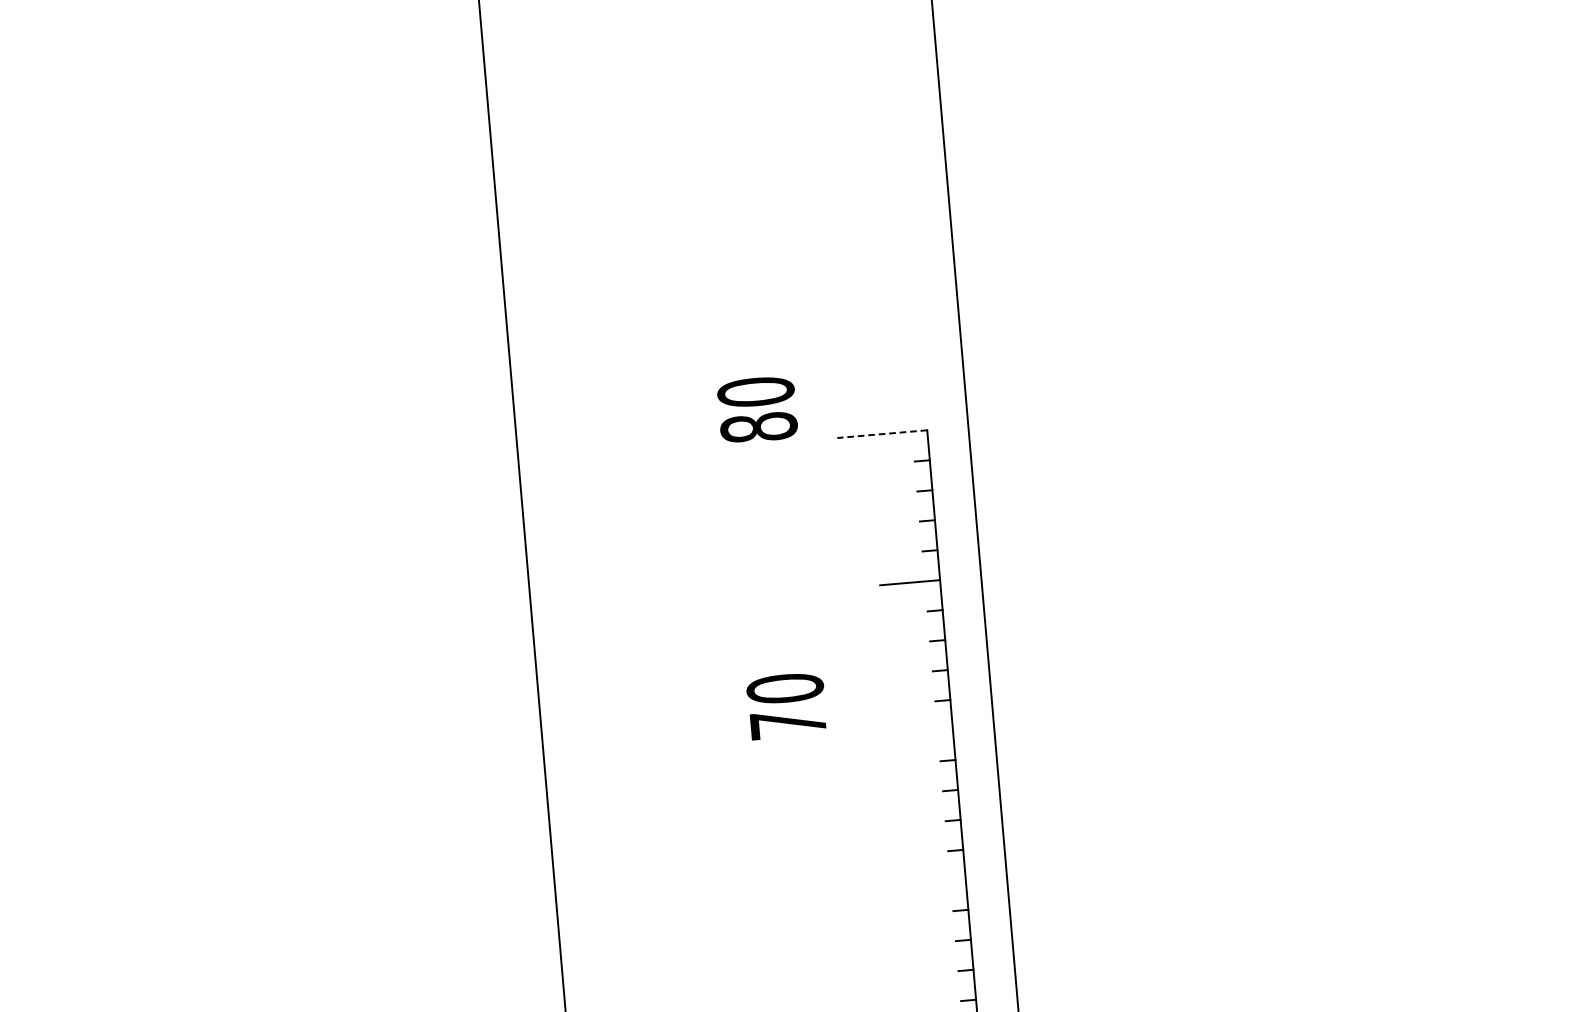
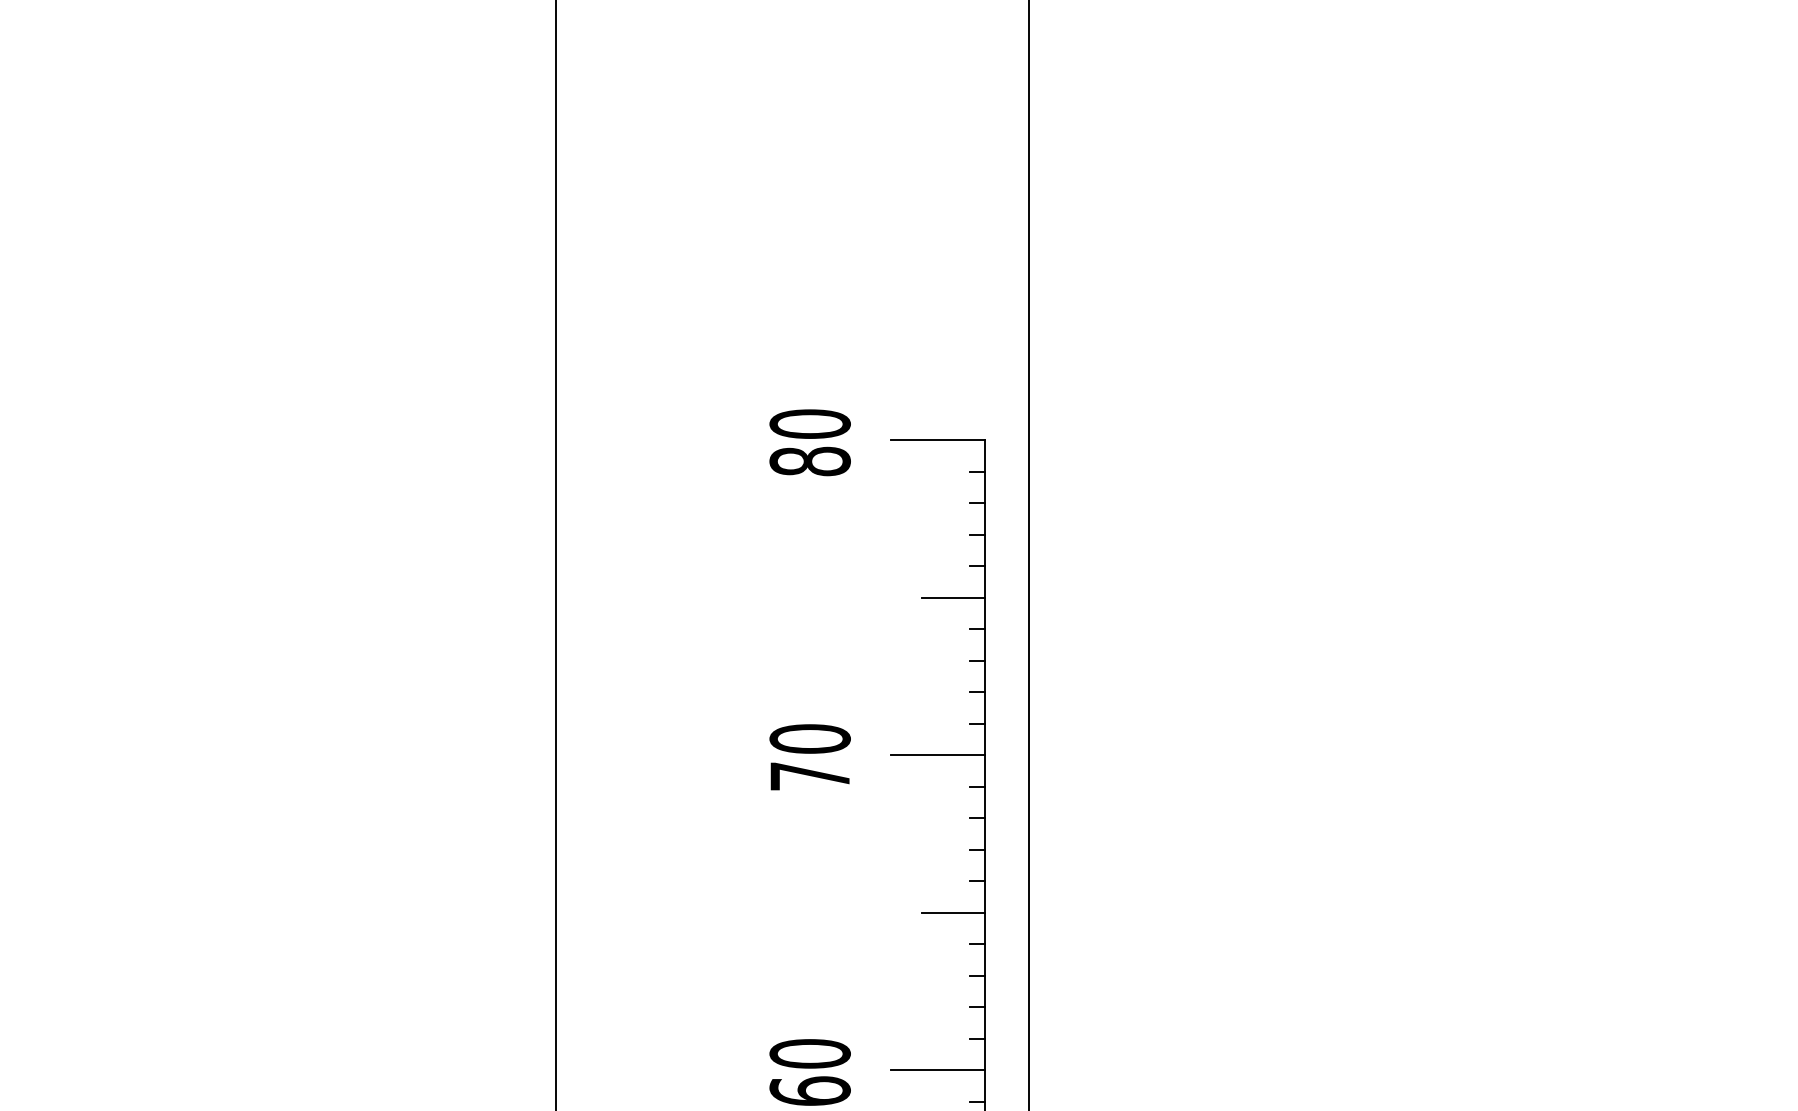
text: (756, 409) -> (809, 442), moved
line: (881, 434) -> (937, 440), dashed -> solid
text: (786, 706) -> (809, 757), moved
line: (907, 734) -> (937, 755), added
line: (935, 882) -> (953, 912), added

